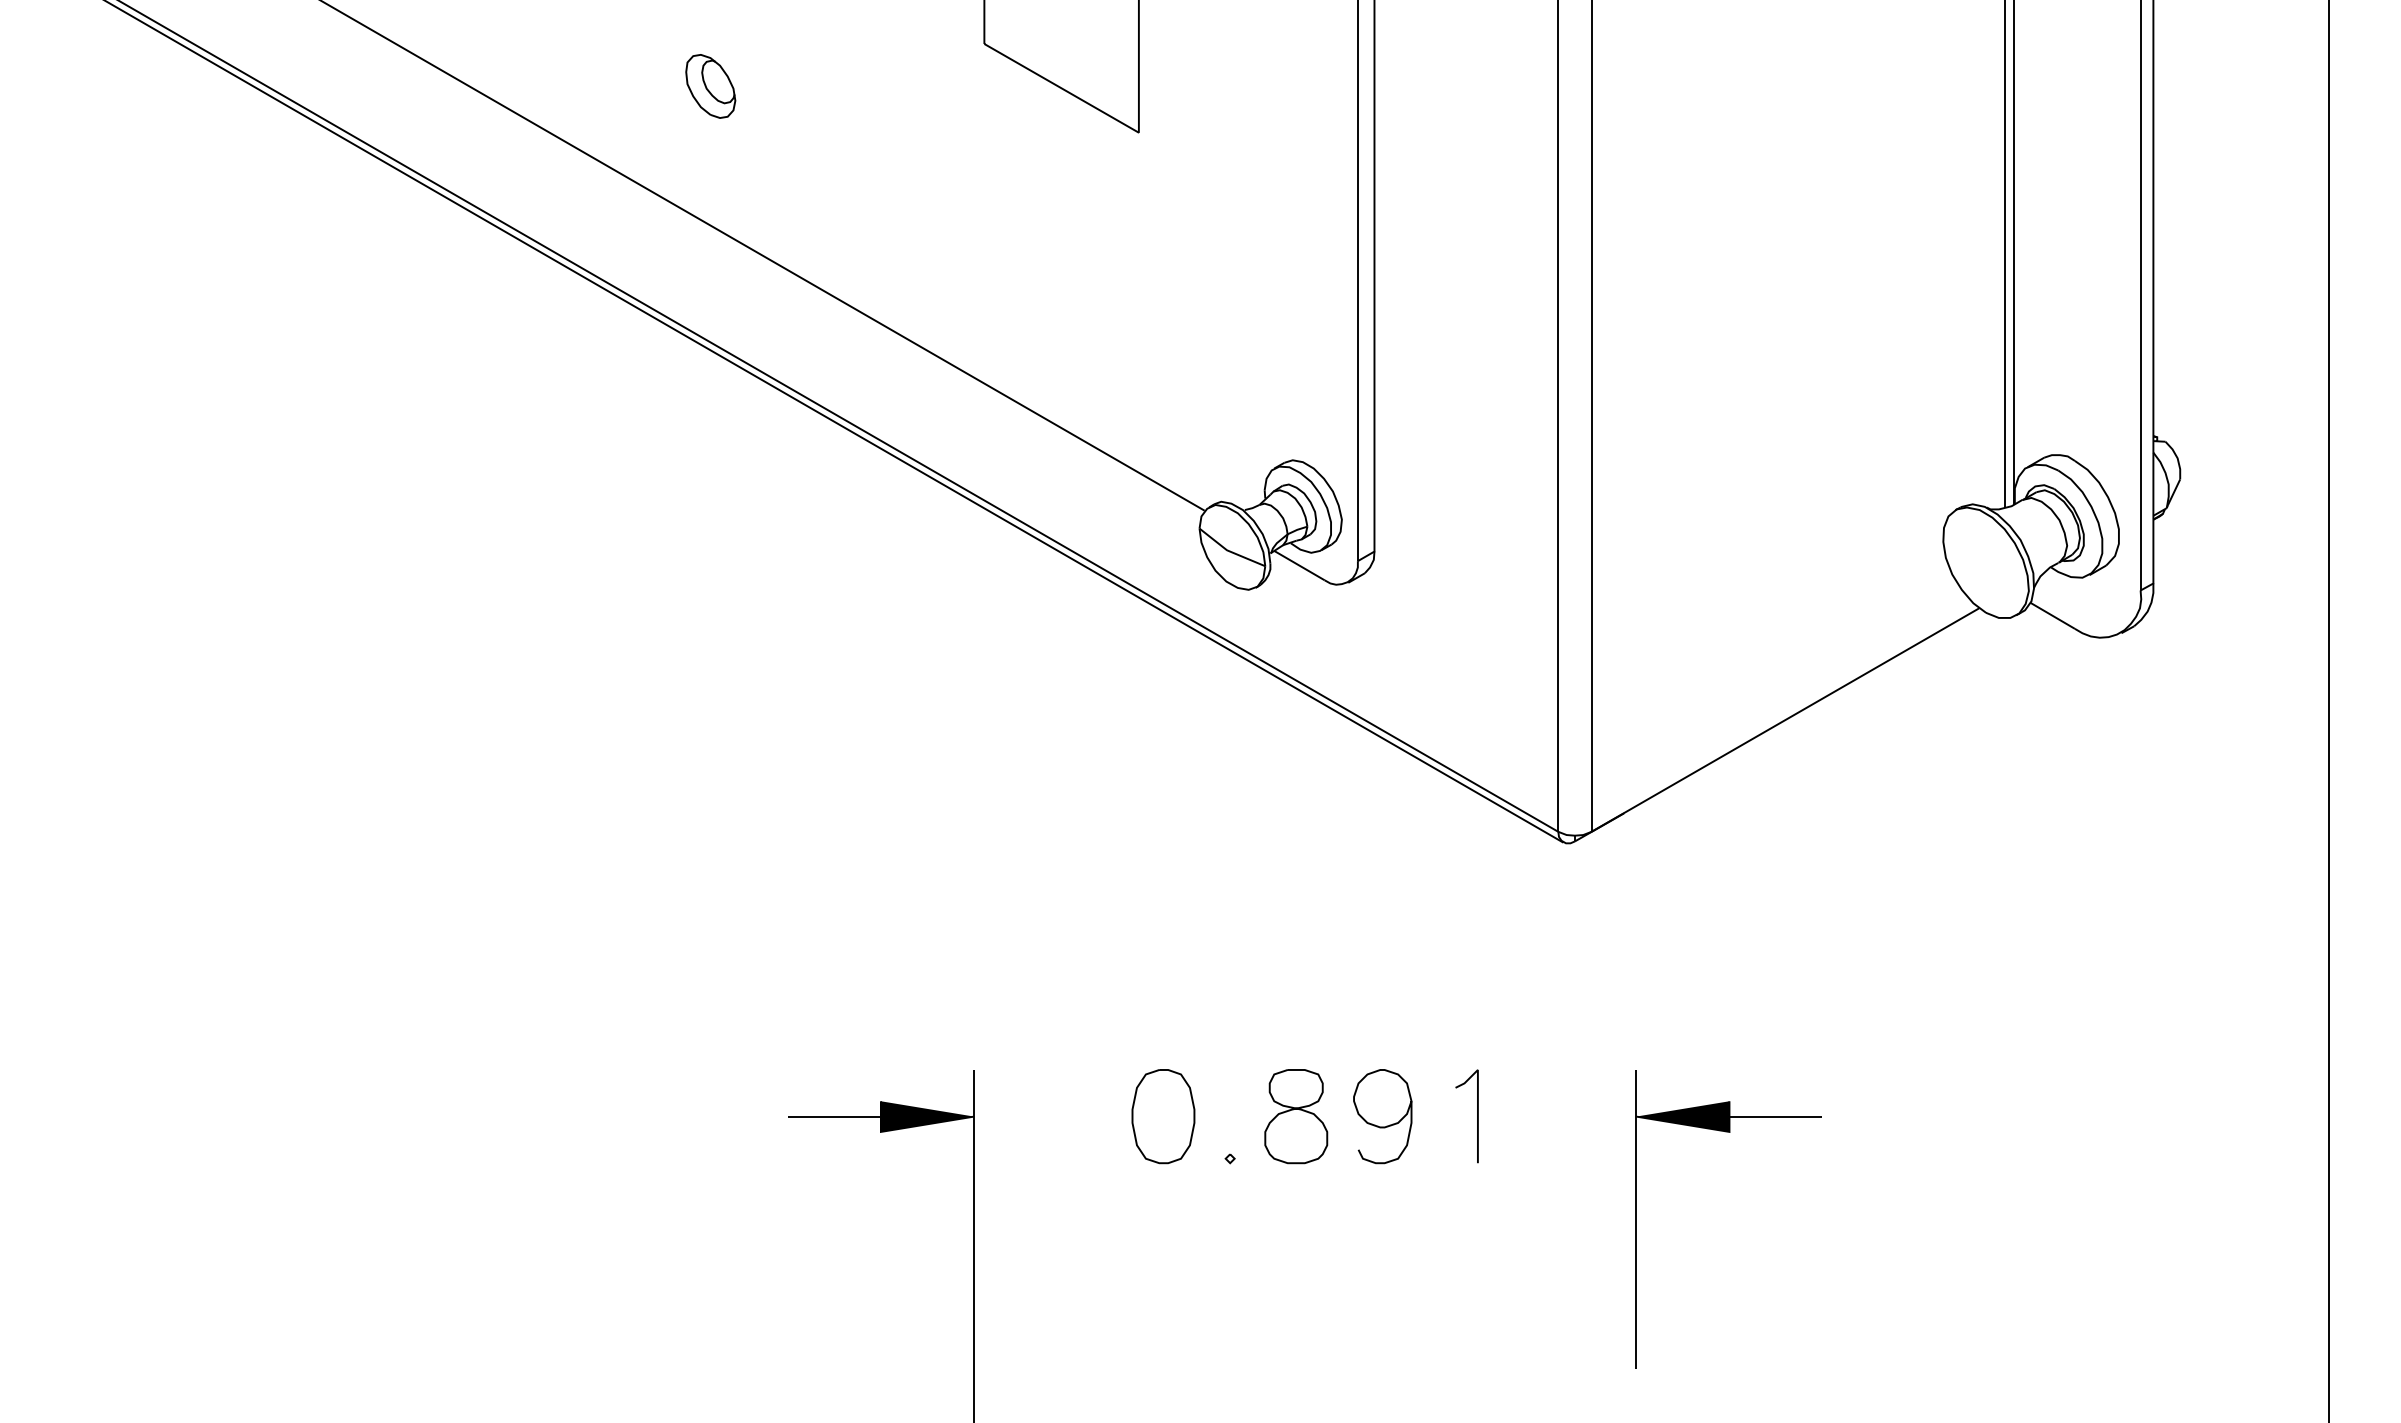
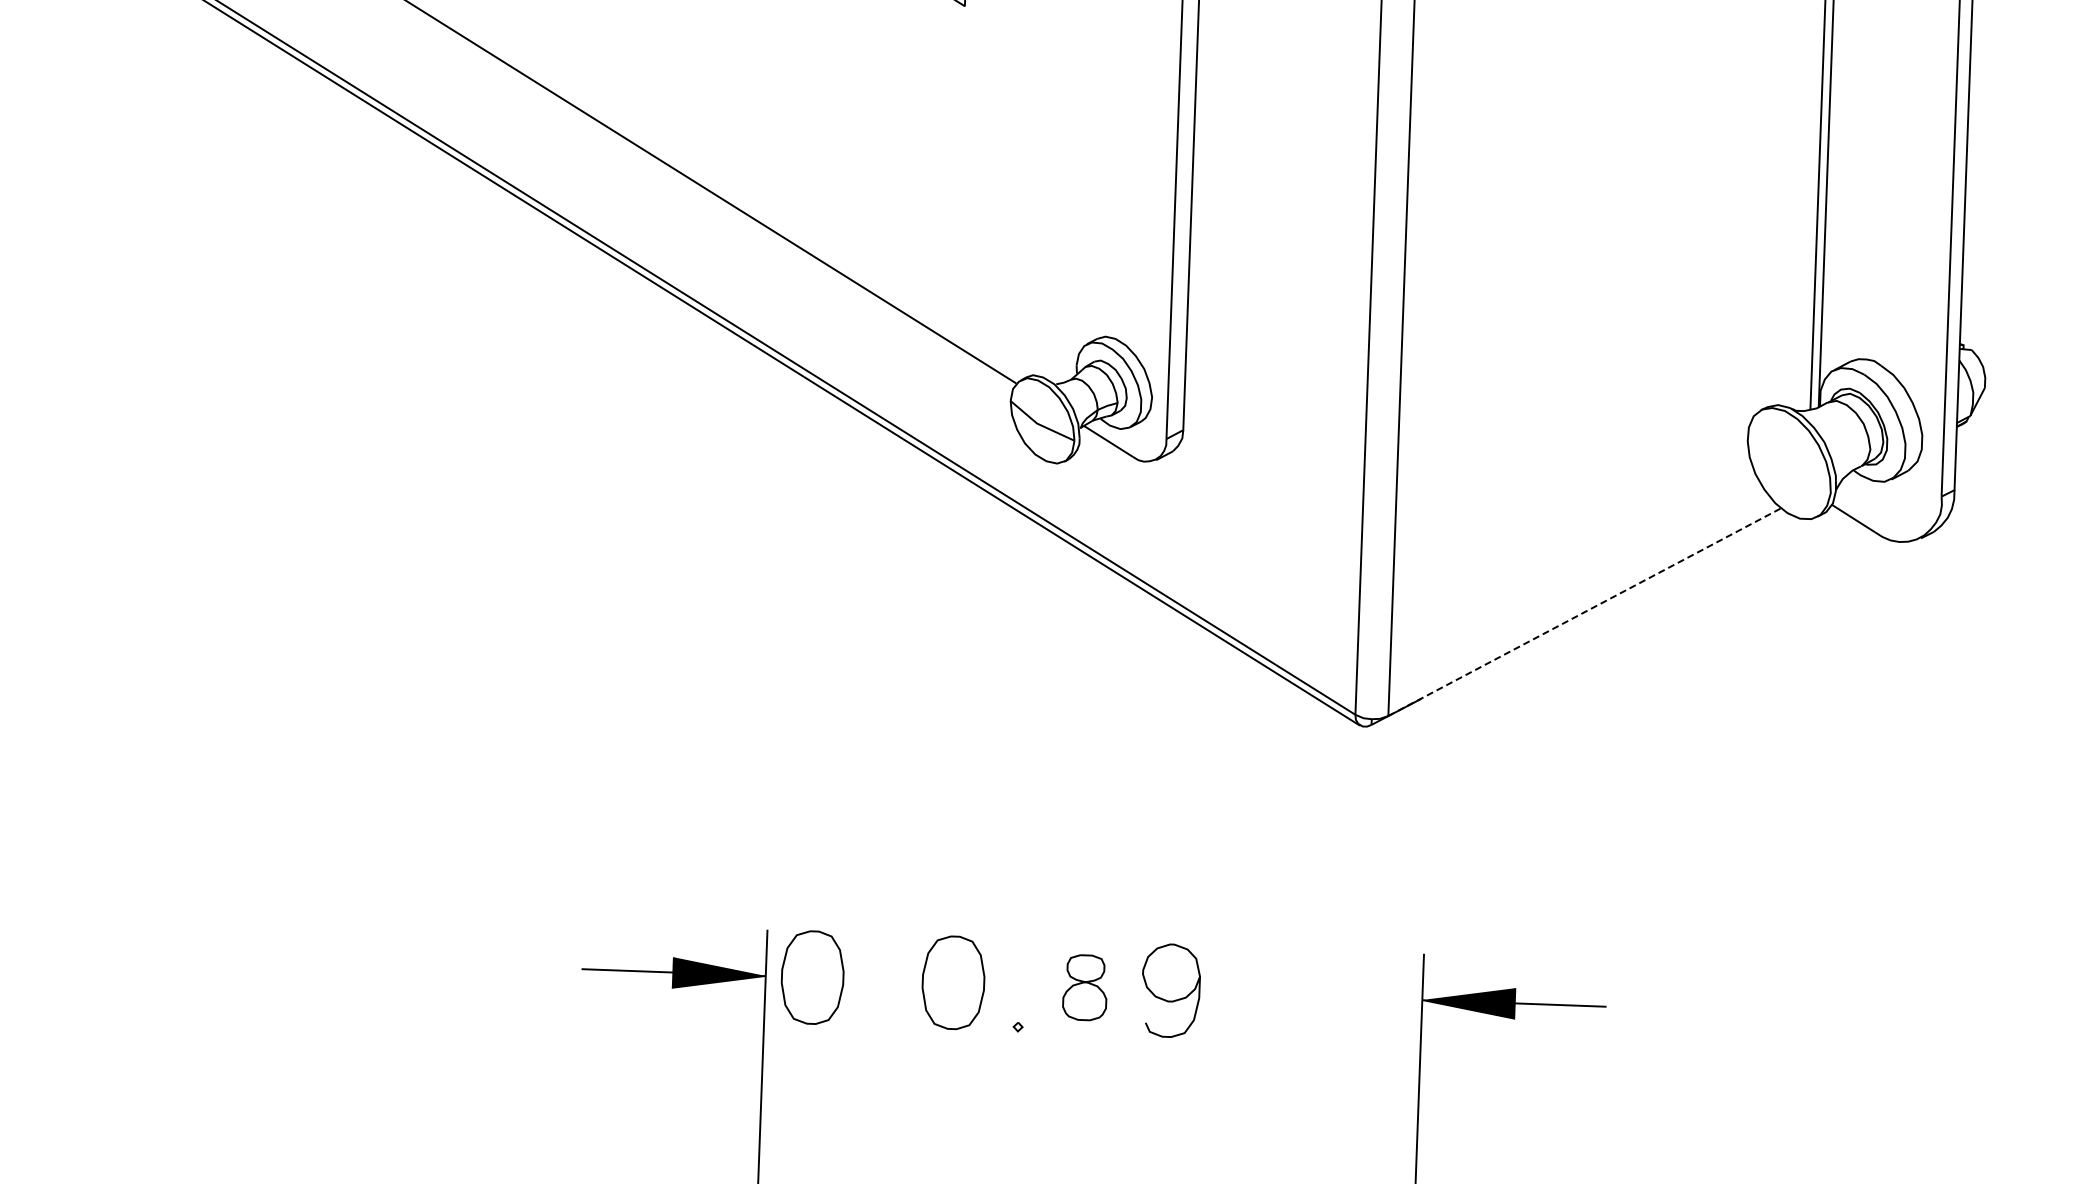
line: (1785, 720) -> (1584, 612), solid -> dashed
part: (1021, 1116) -> (812, 977), added
part: (1296, 1116) -> (1085, 987), size x0.7
line: (1477, 1116) -> (1264, 994), removed

